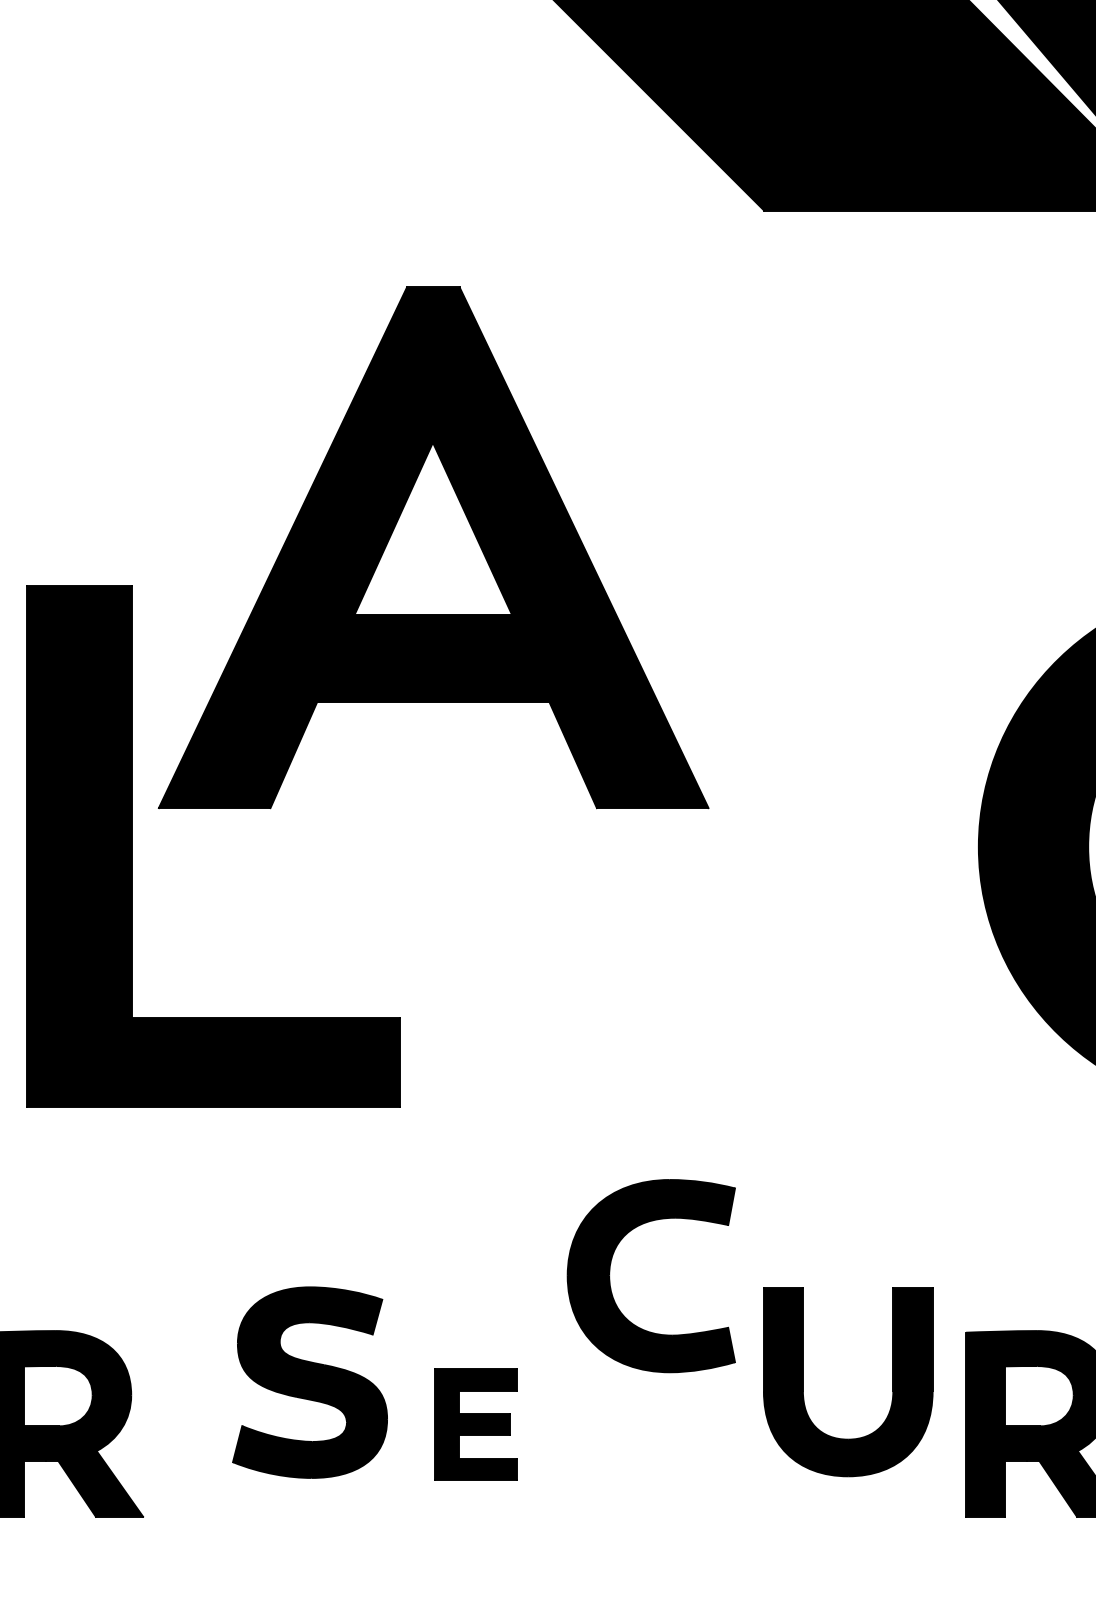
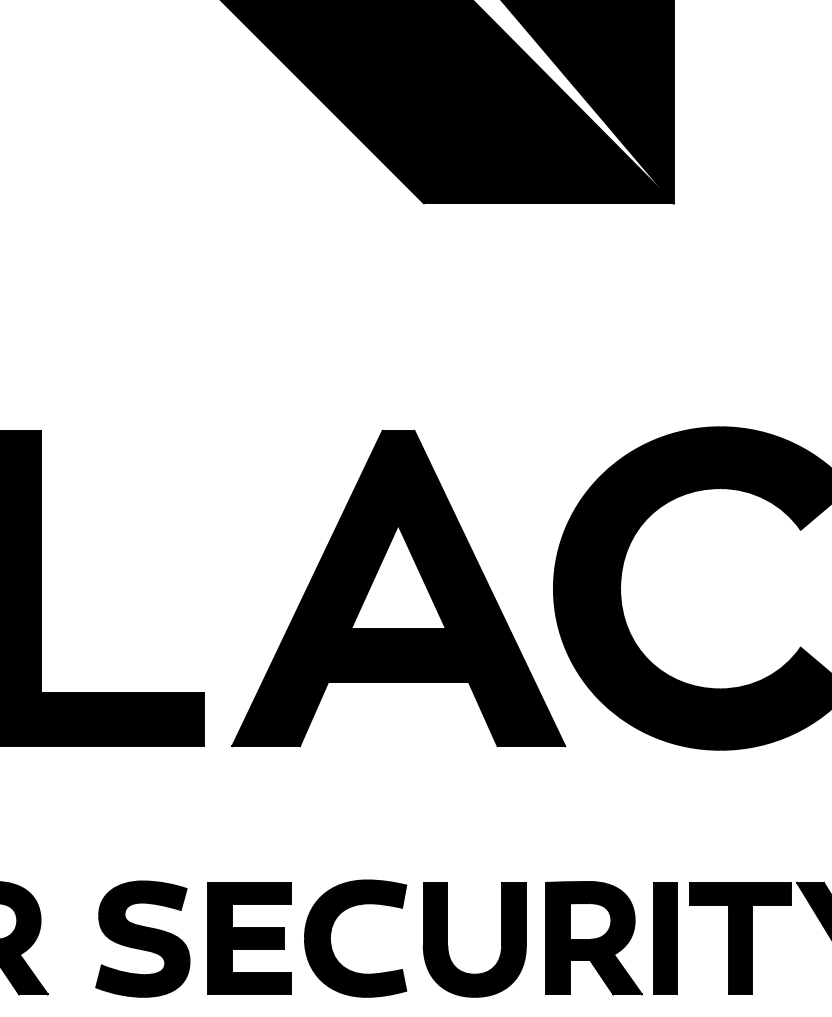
part: (433, 547) -> (398, 588), moved
part: (611, 1282) -> (331, 942), moved
part: (309, 1381) -> (142, 938), moved
part: (804, 1391) -> (448, 945), moved
part: (476, 1424) -> (249, 938), size x1.67

